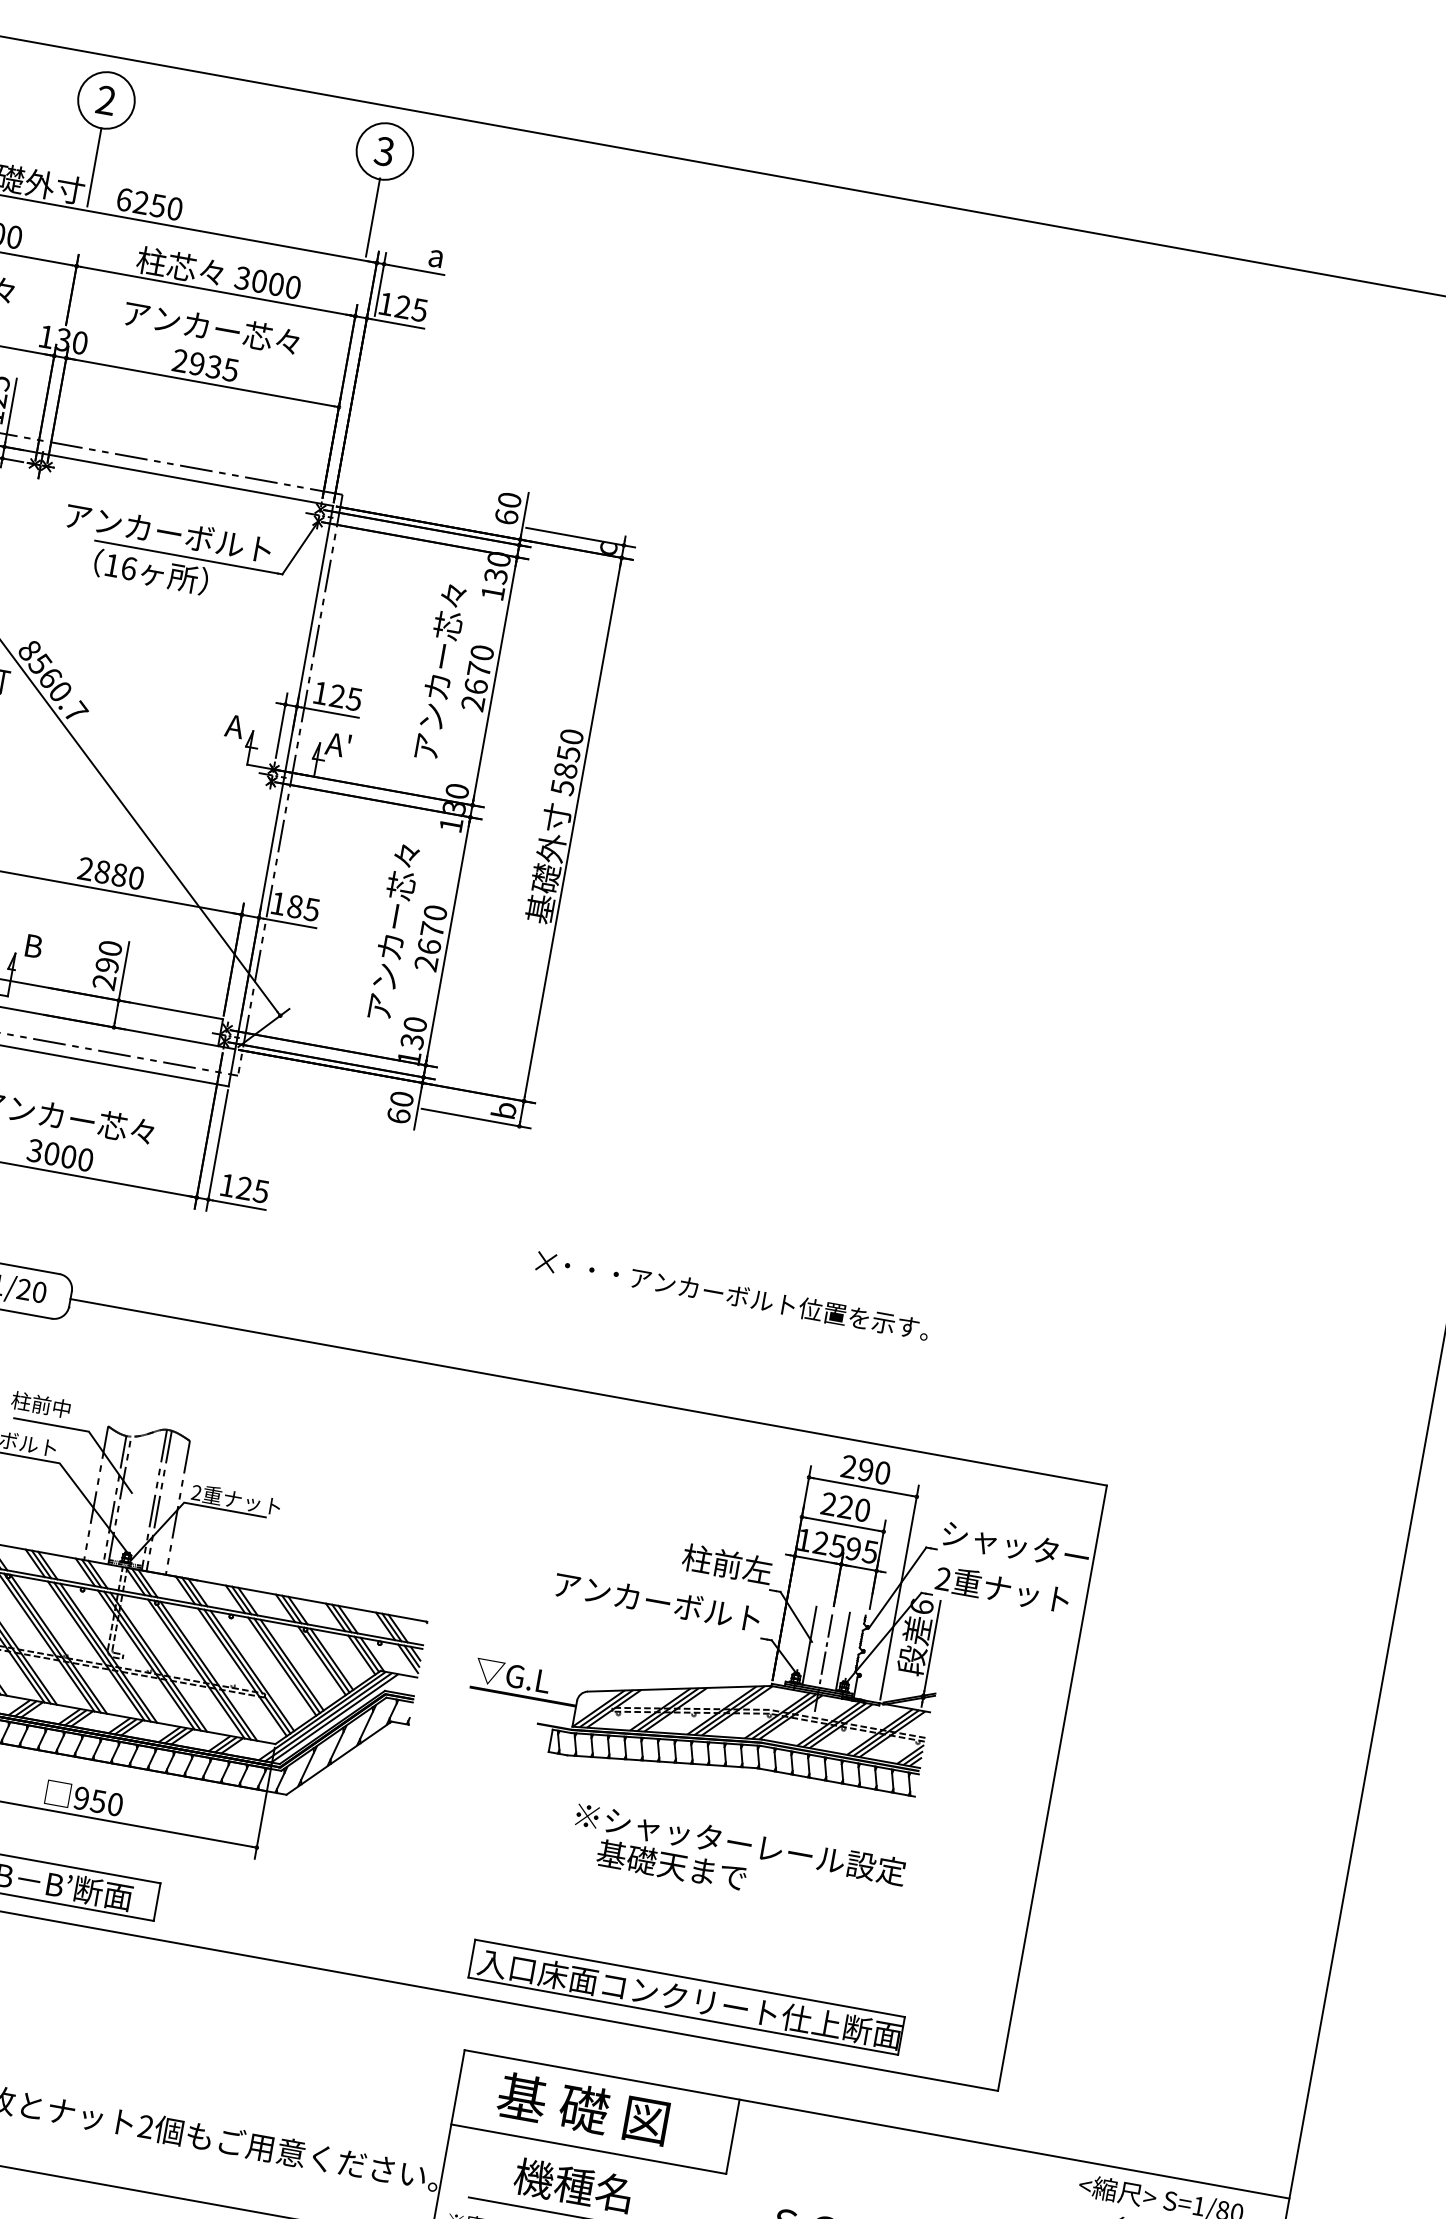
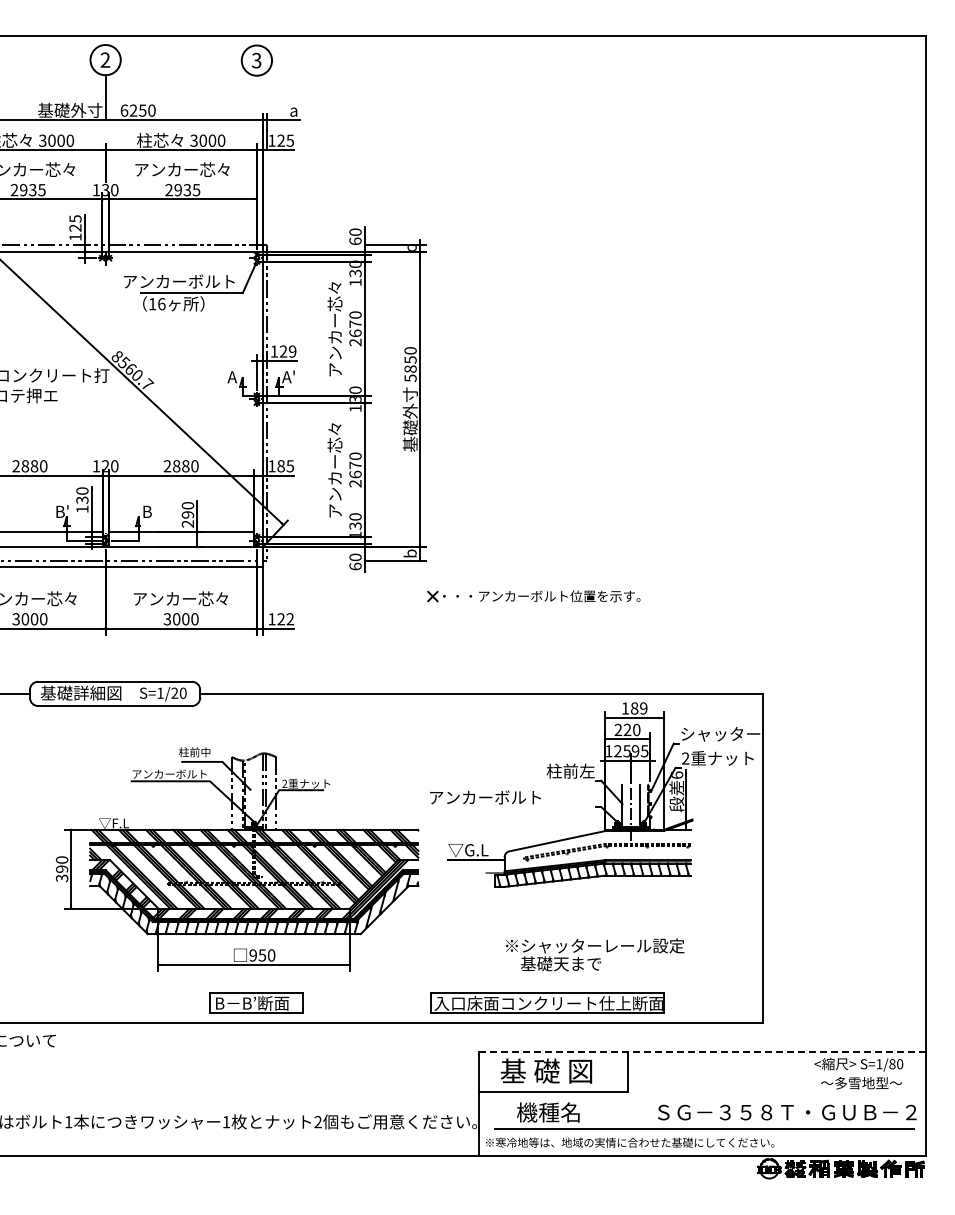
line: (372, 217) -> (256, 96), removed
text: (354, 699) -> (292, 351), 125 -> 129
text: (261, 1191) -> (290, 619), 125 -> 122
part: (731, 1295) -> (533, 596), moved
text: (865, 1469) -> (634, 708), 290 -> 189
text: (657, 1601) -> (485, 797), moved
hatch: (750, 1719) -> (597, 850), removed
text: (738, 1859) -> (595, 954), moved
part: (687, 1996) -> (547, 1002), moved
line: (877, 2124) -> (702, 1051), solid -> dashed

